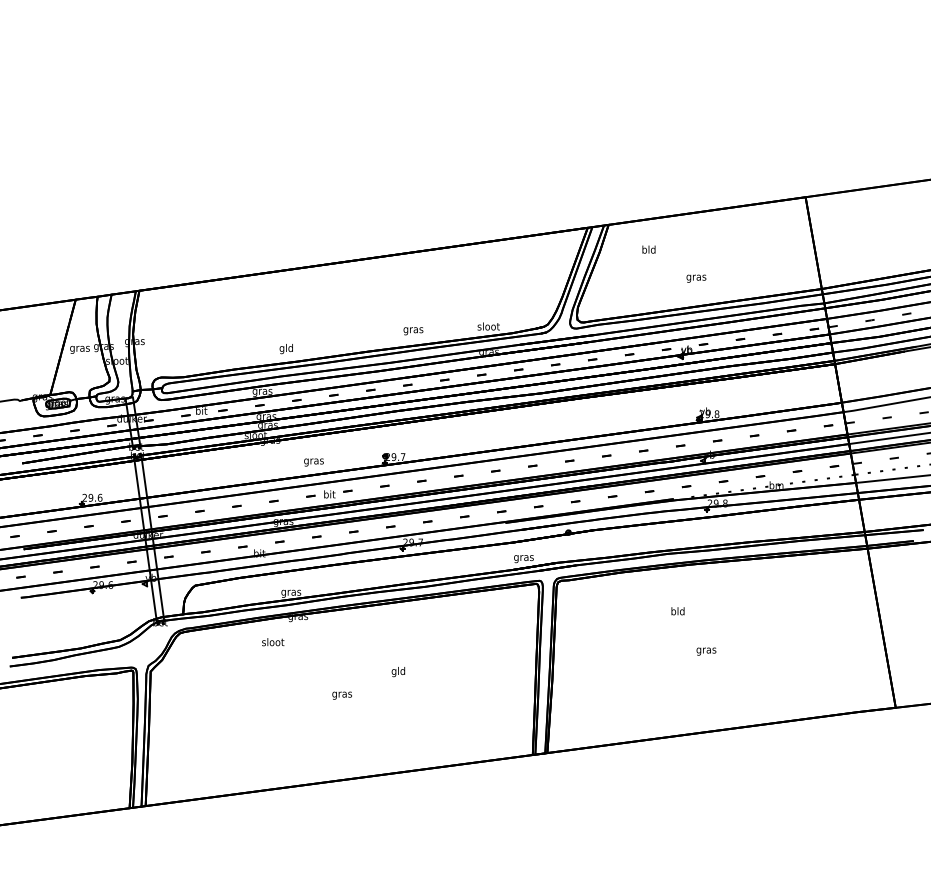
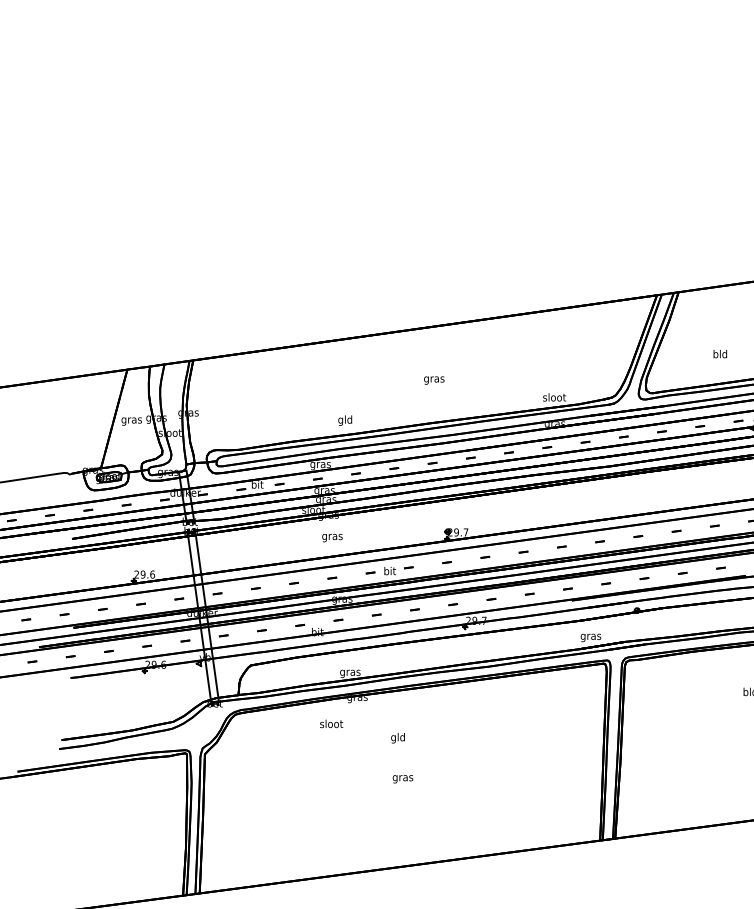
text: (648, 249) -> (719, 353), moved
text: (413, 331) -> (434, 380), moved
text: (313, 462) -> (331, 538), moved
text: (398, 672) -> (398, 738), moved

